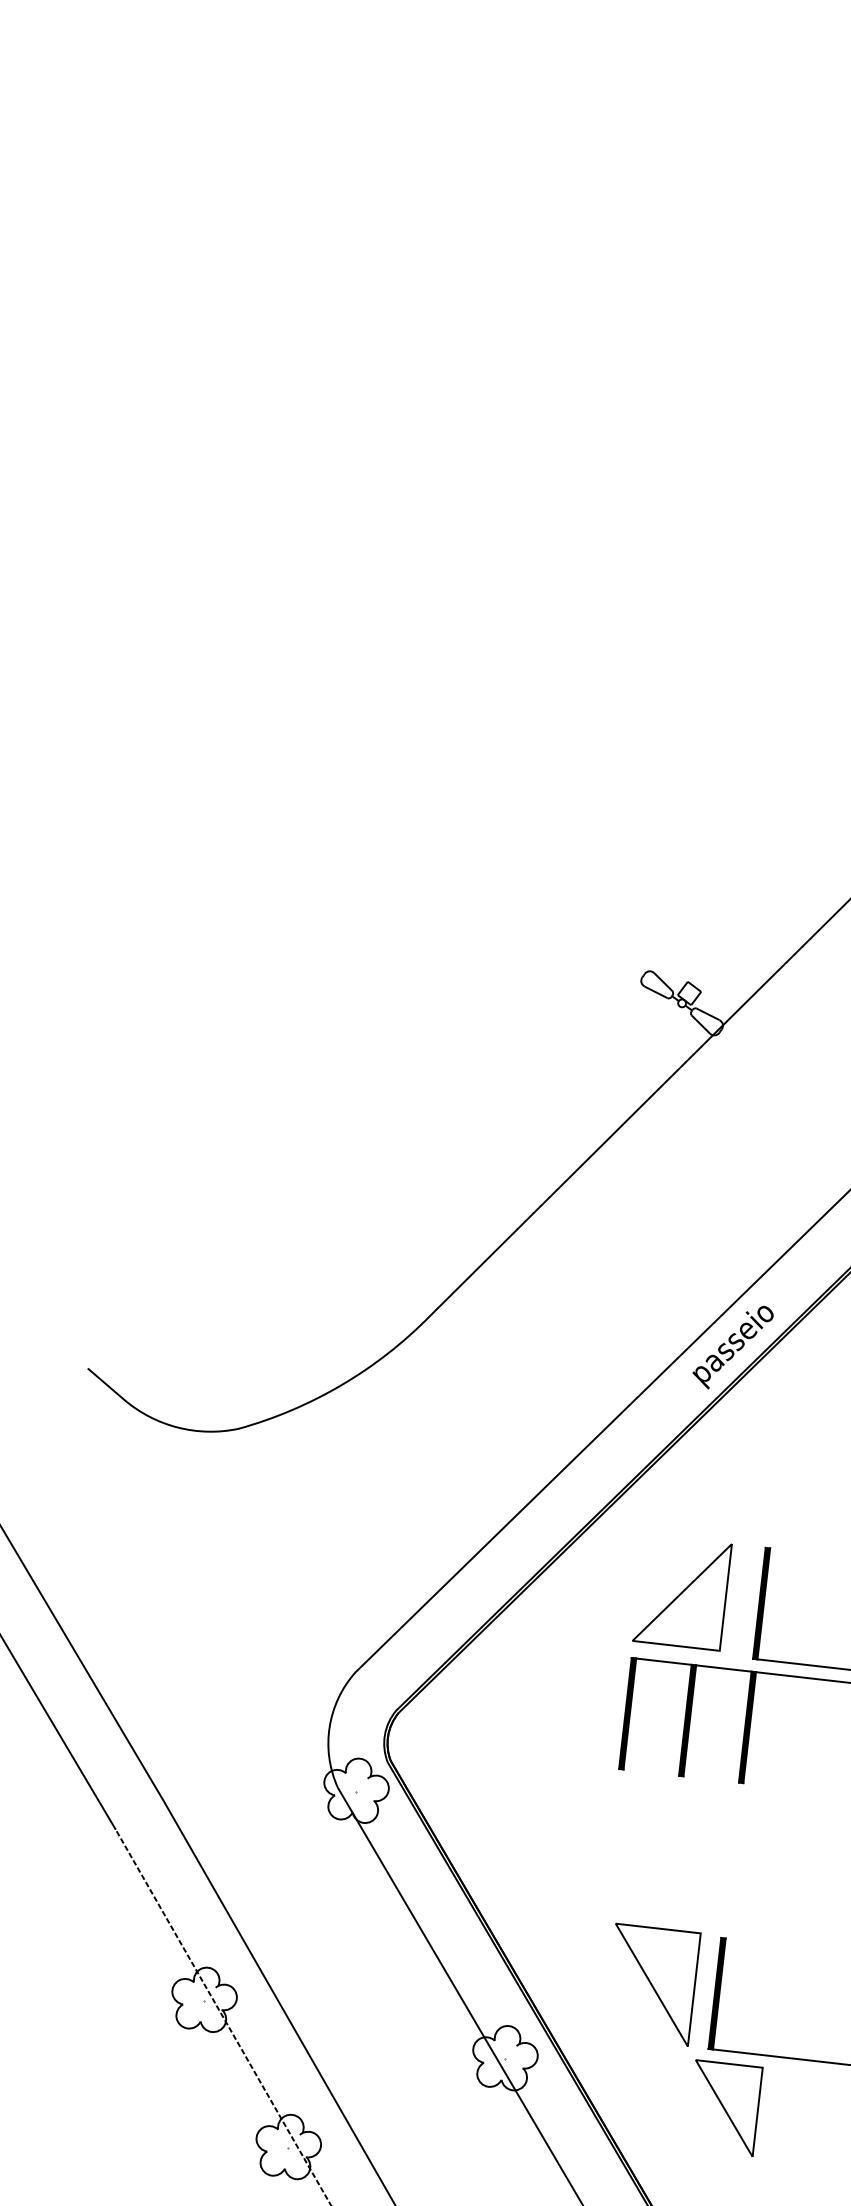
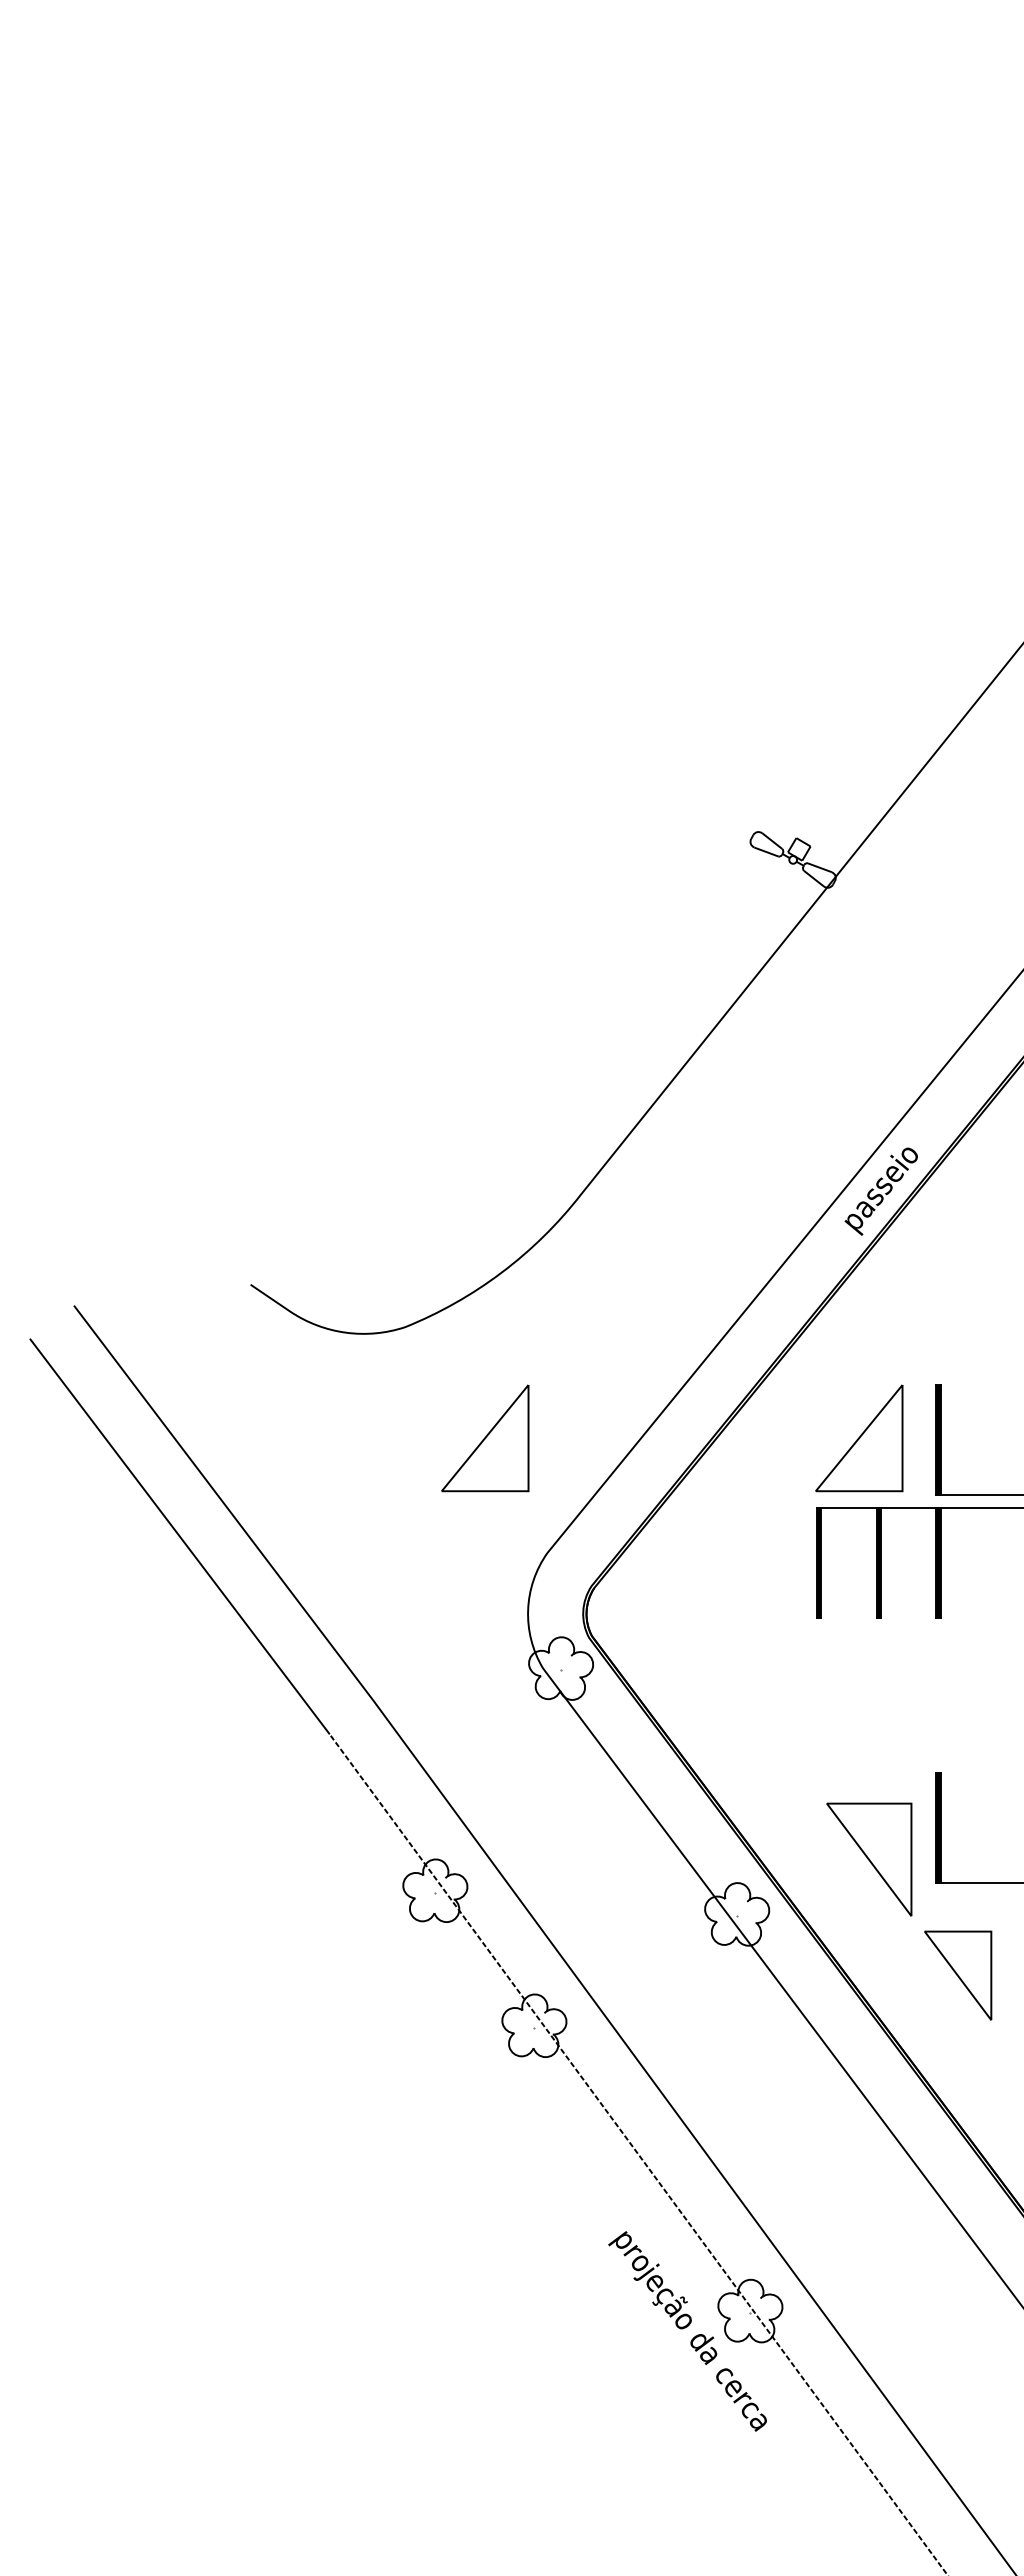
part: (306, 1550) -> (485, 1438), added
part: (652, 1984) -> (869, 1859), moved
part: (724, 2108) -> (958, 1975), moved

